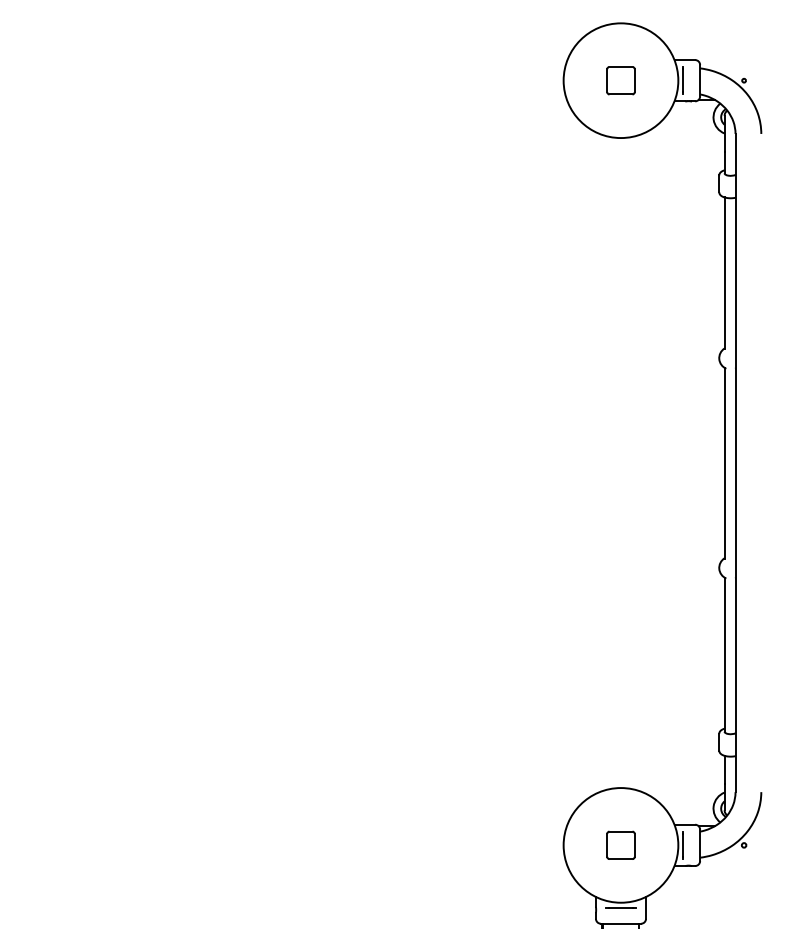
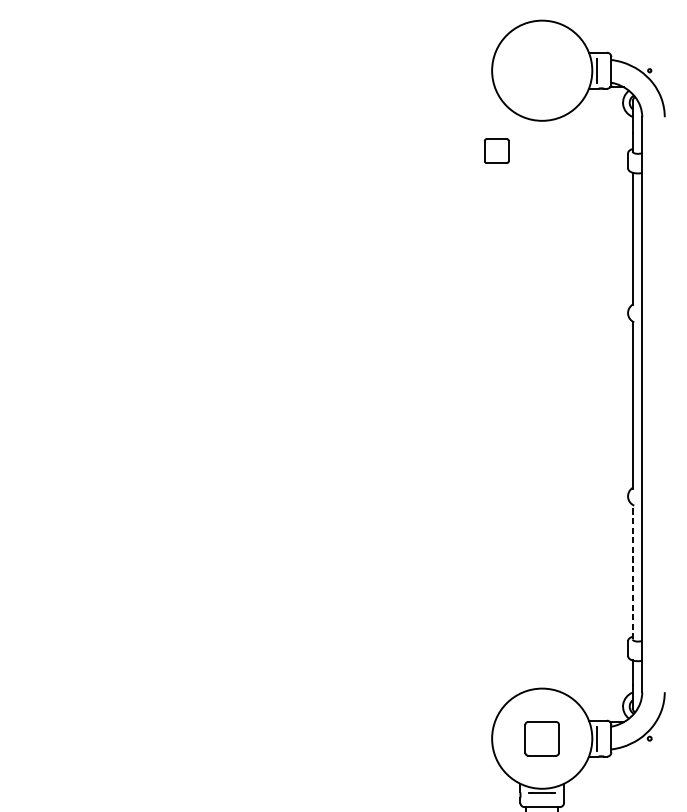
part: (620, 80) -> (496, 150), moved
line: (724, 654) -> (632, 571), solid -> dashed
part: (620, 844) -> (541, 737), size x1.4

